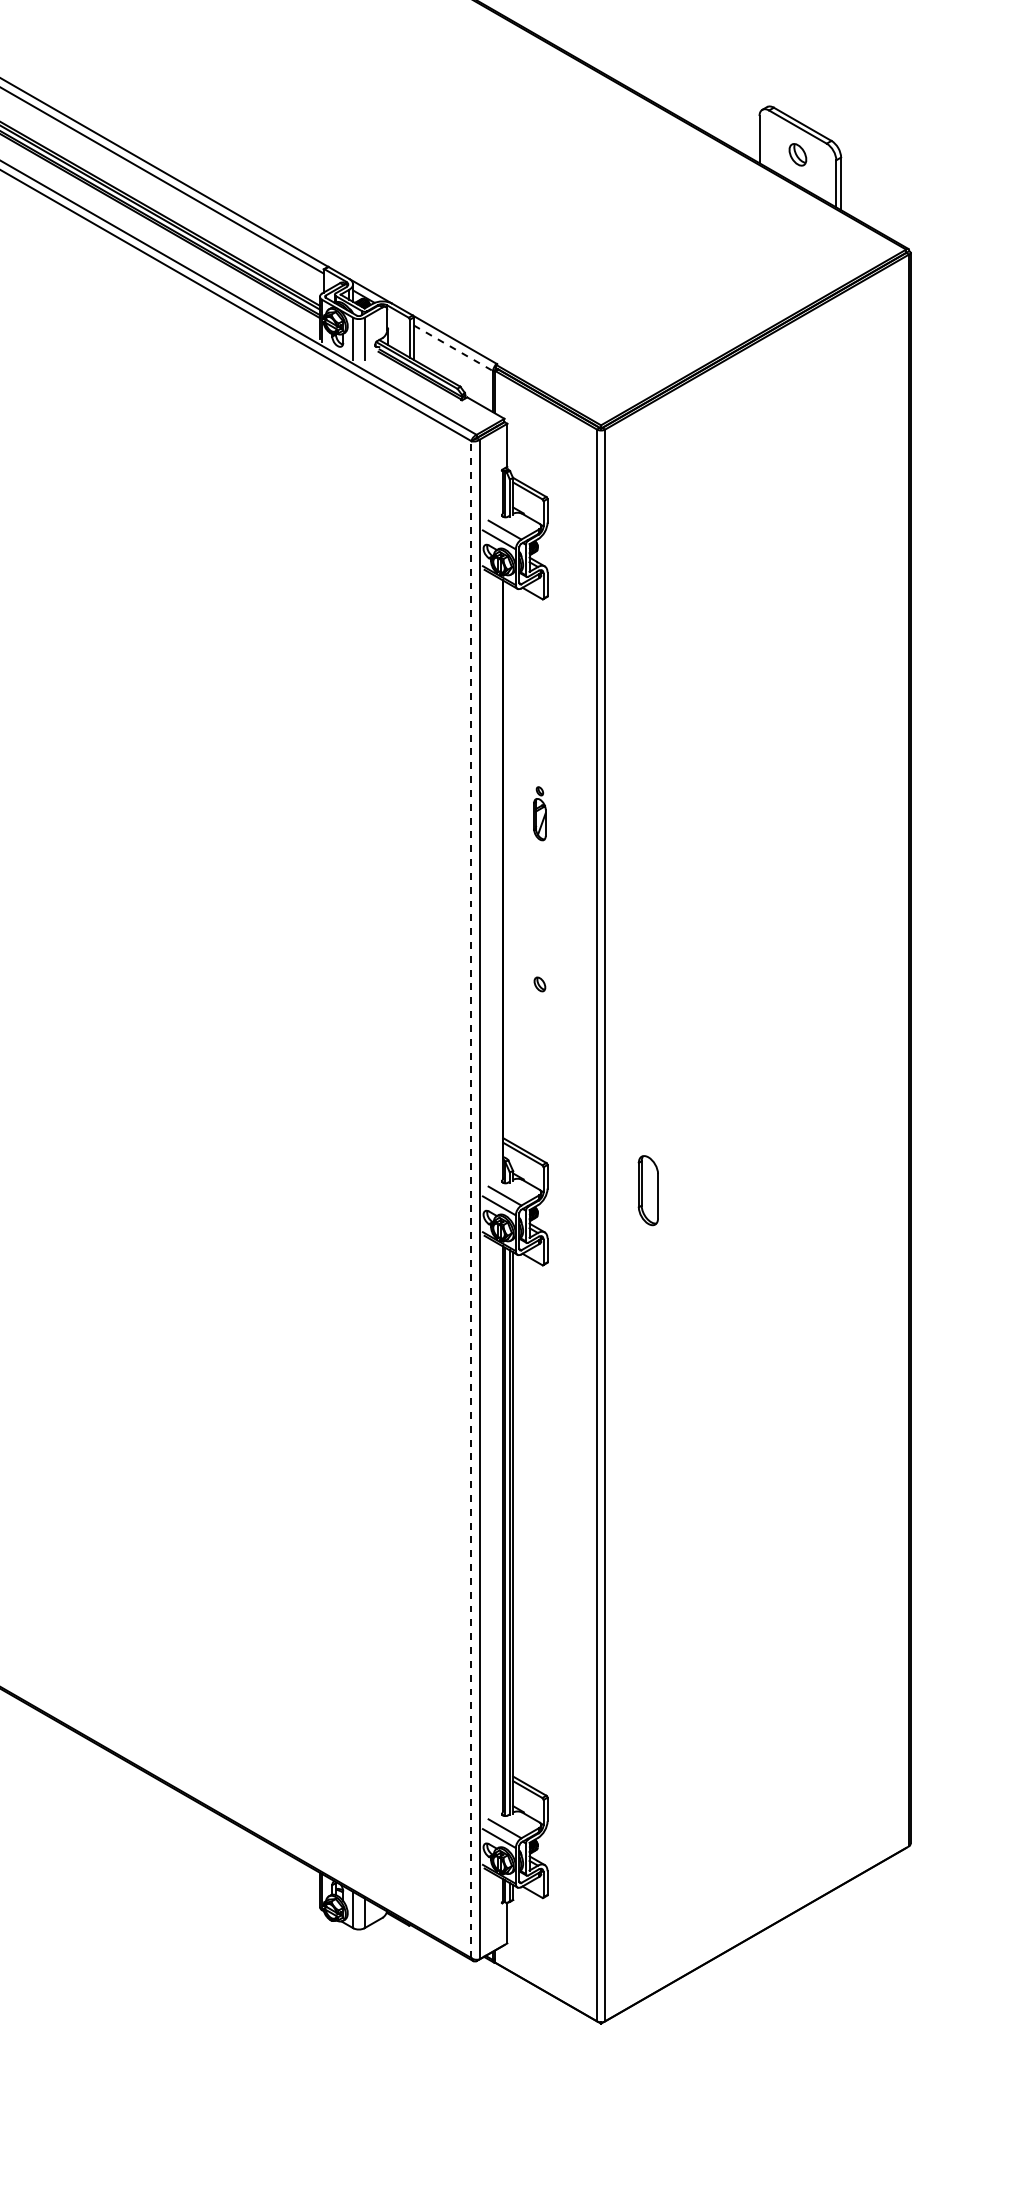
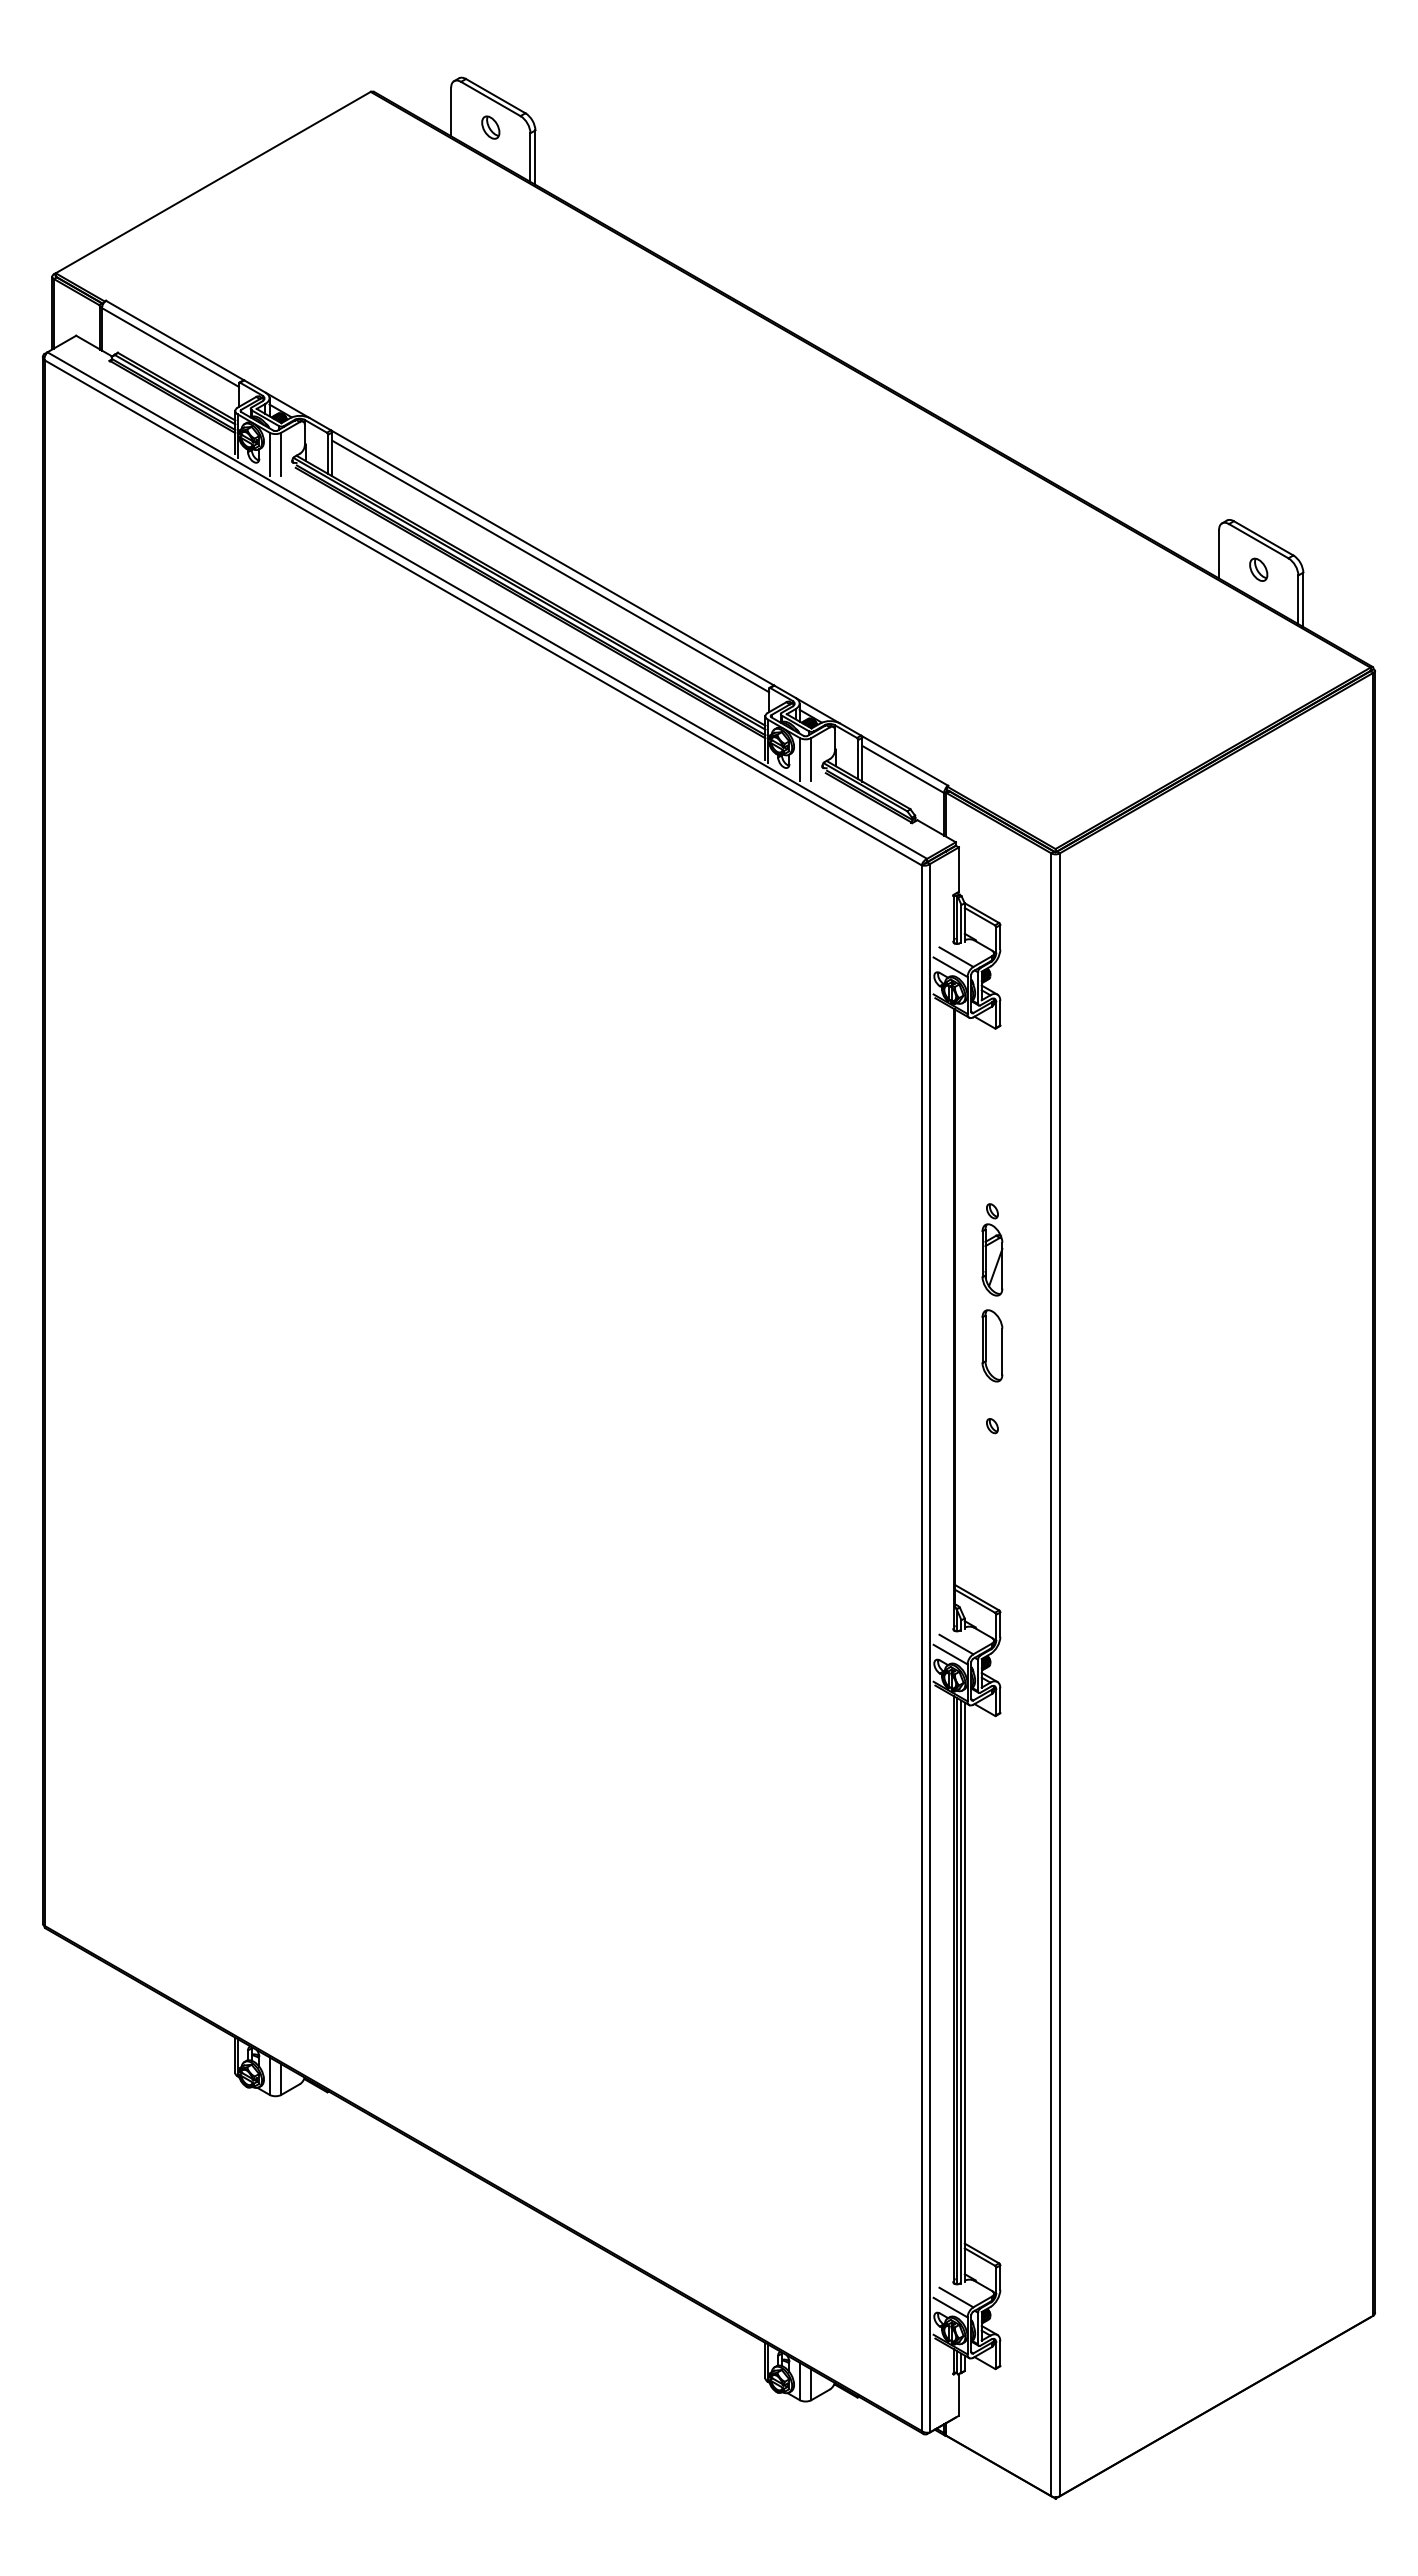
line: (453, 348) -> (903, 769), dashed -> solid
part: (539, 813) -> (992, 1249), size x1.67
part: (648, 1190) -> (992, 1345), moved
line: (471, 1199) -> (921, 1648), dashed -> solid

